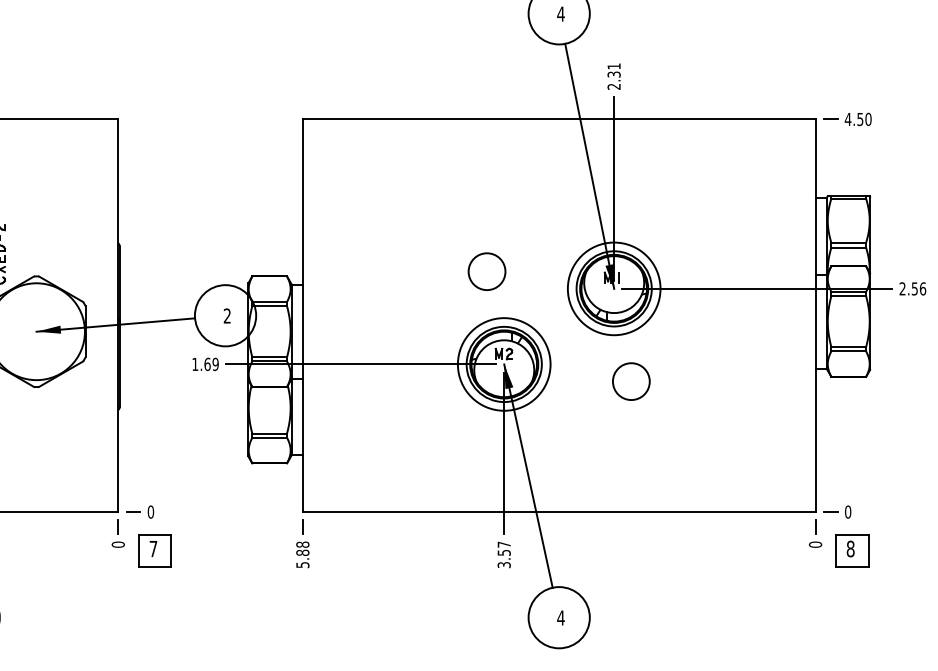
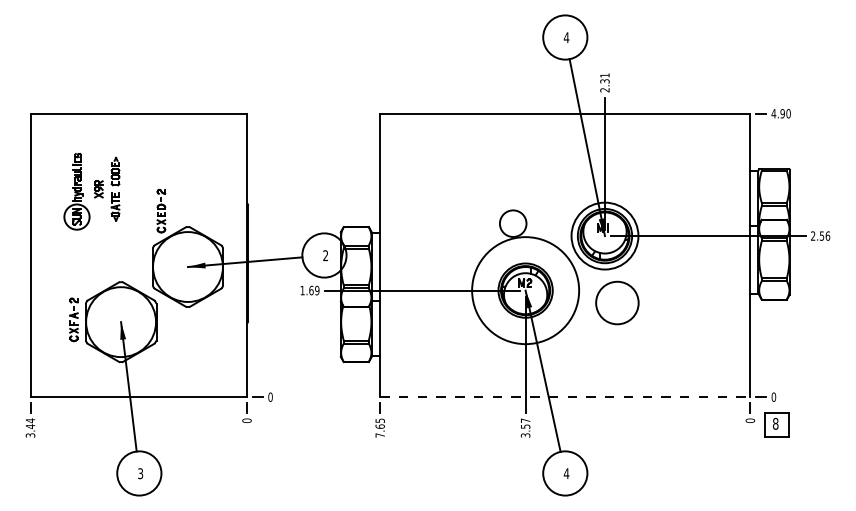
text: (860, 119) -> (782, 113), 4.50 -> 4.90
circle: (504, 364) -> (525, 290), size x1.6
circle: (631, 380) -> (617, 302), size x1.6
line: (559, 512) -> (565, 397), solid -> dashed
part: (155, 549) -> (273, 424), removed
text: (301, 554) -> (379, 427), 5.88 -> 7.65

